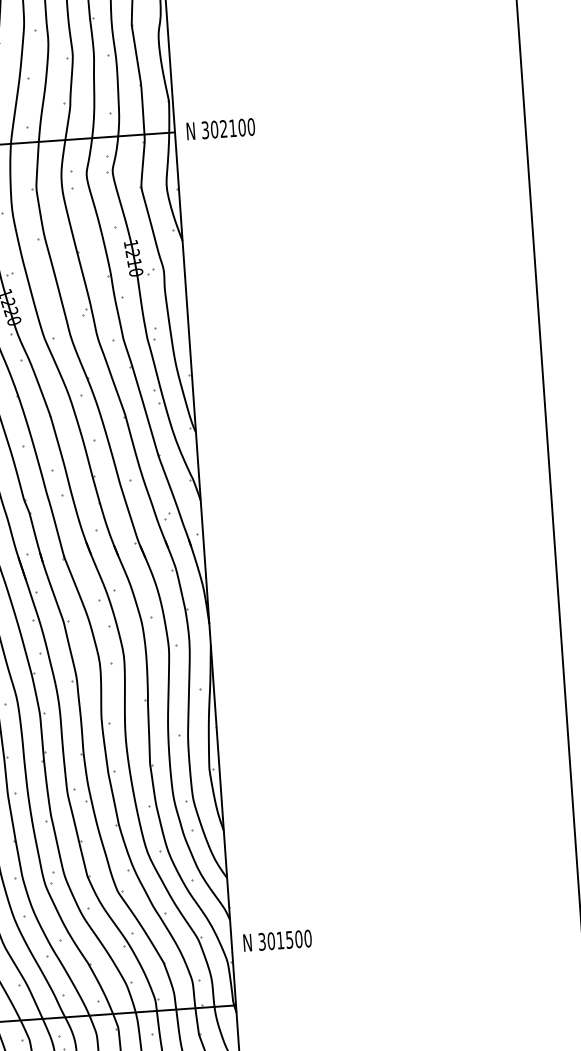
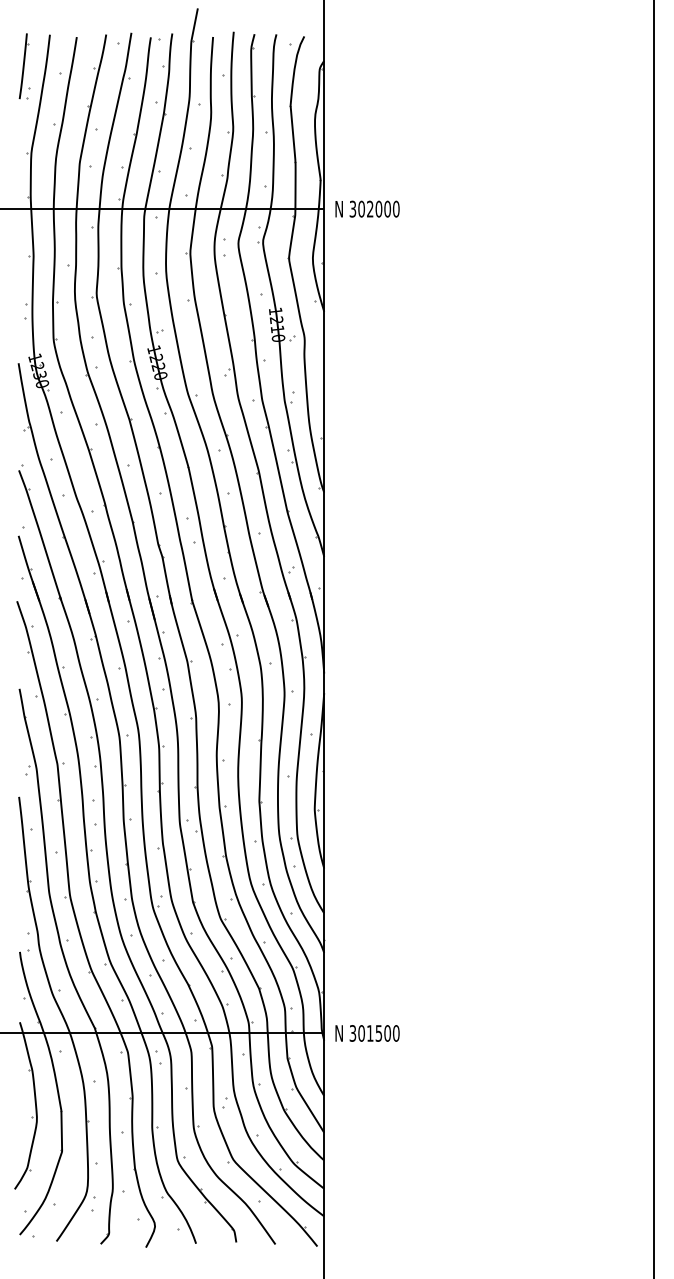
text: (232, 127) -> (378, 208), 302100 -> 302000
text: (277, 940) -> (367, 1033), moved

